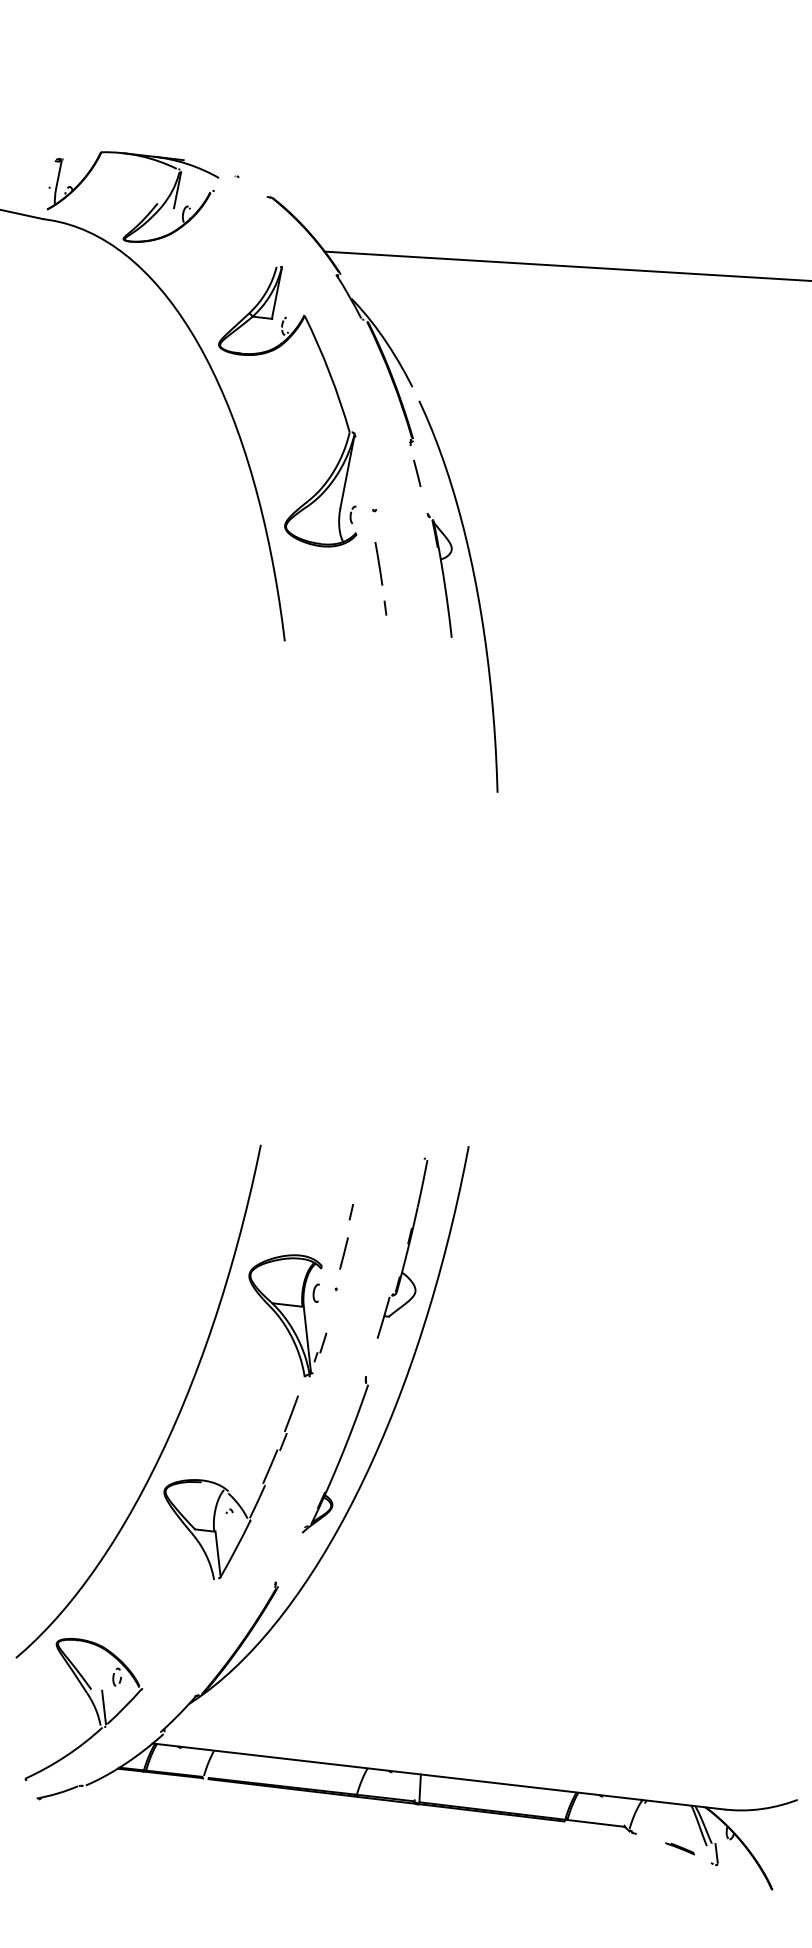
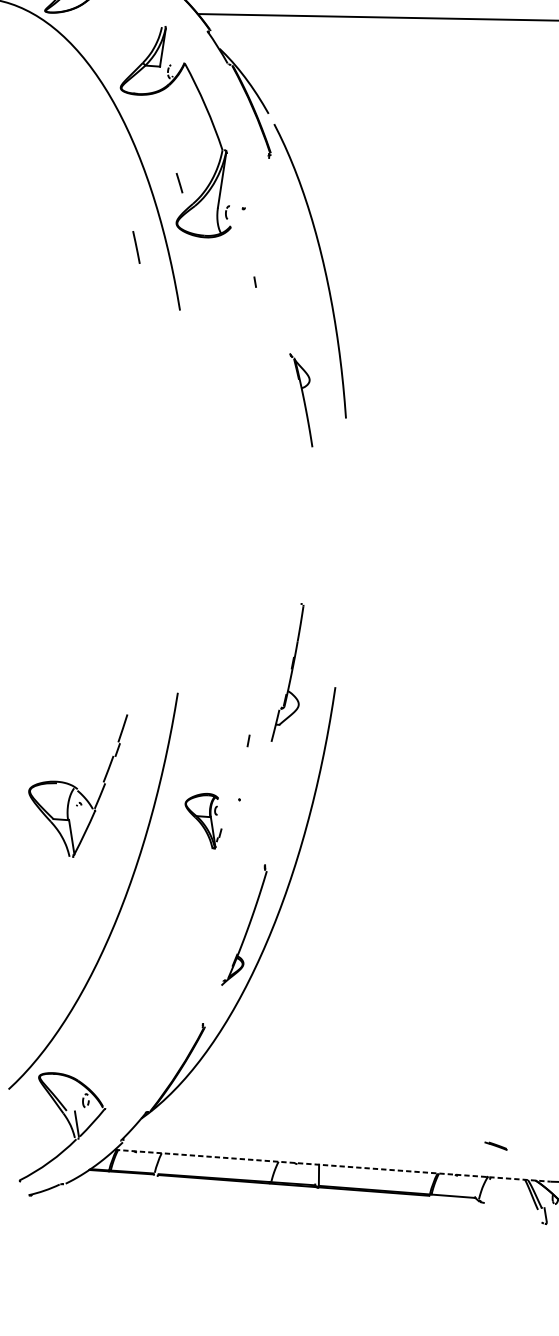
line: (417, 472) -> (179, 182), moved
line: (378, 563) -> (136, 247), moved
part: (439, 575) -> (301, 400), moved
part: (402, 1247) -> (287, 672), moved
line: (343, 1253) -> (243, 772), removed
part: (287, 1315) -> (203, 821), size x0.6
part: (230, 1487) -> (79, 786), moved
line: (438, 1776) -> (332, 1165), solid -> dashed
line: (679, 1848) -> (495, 1145), moved

